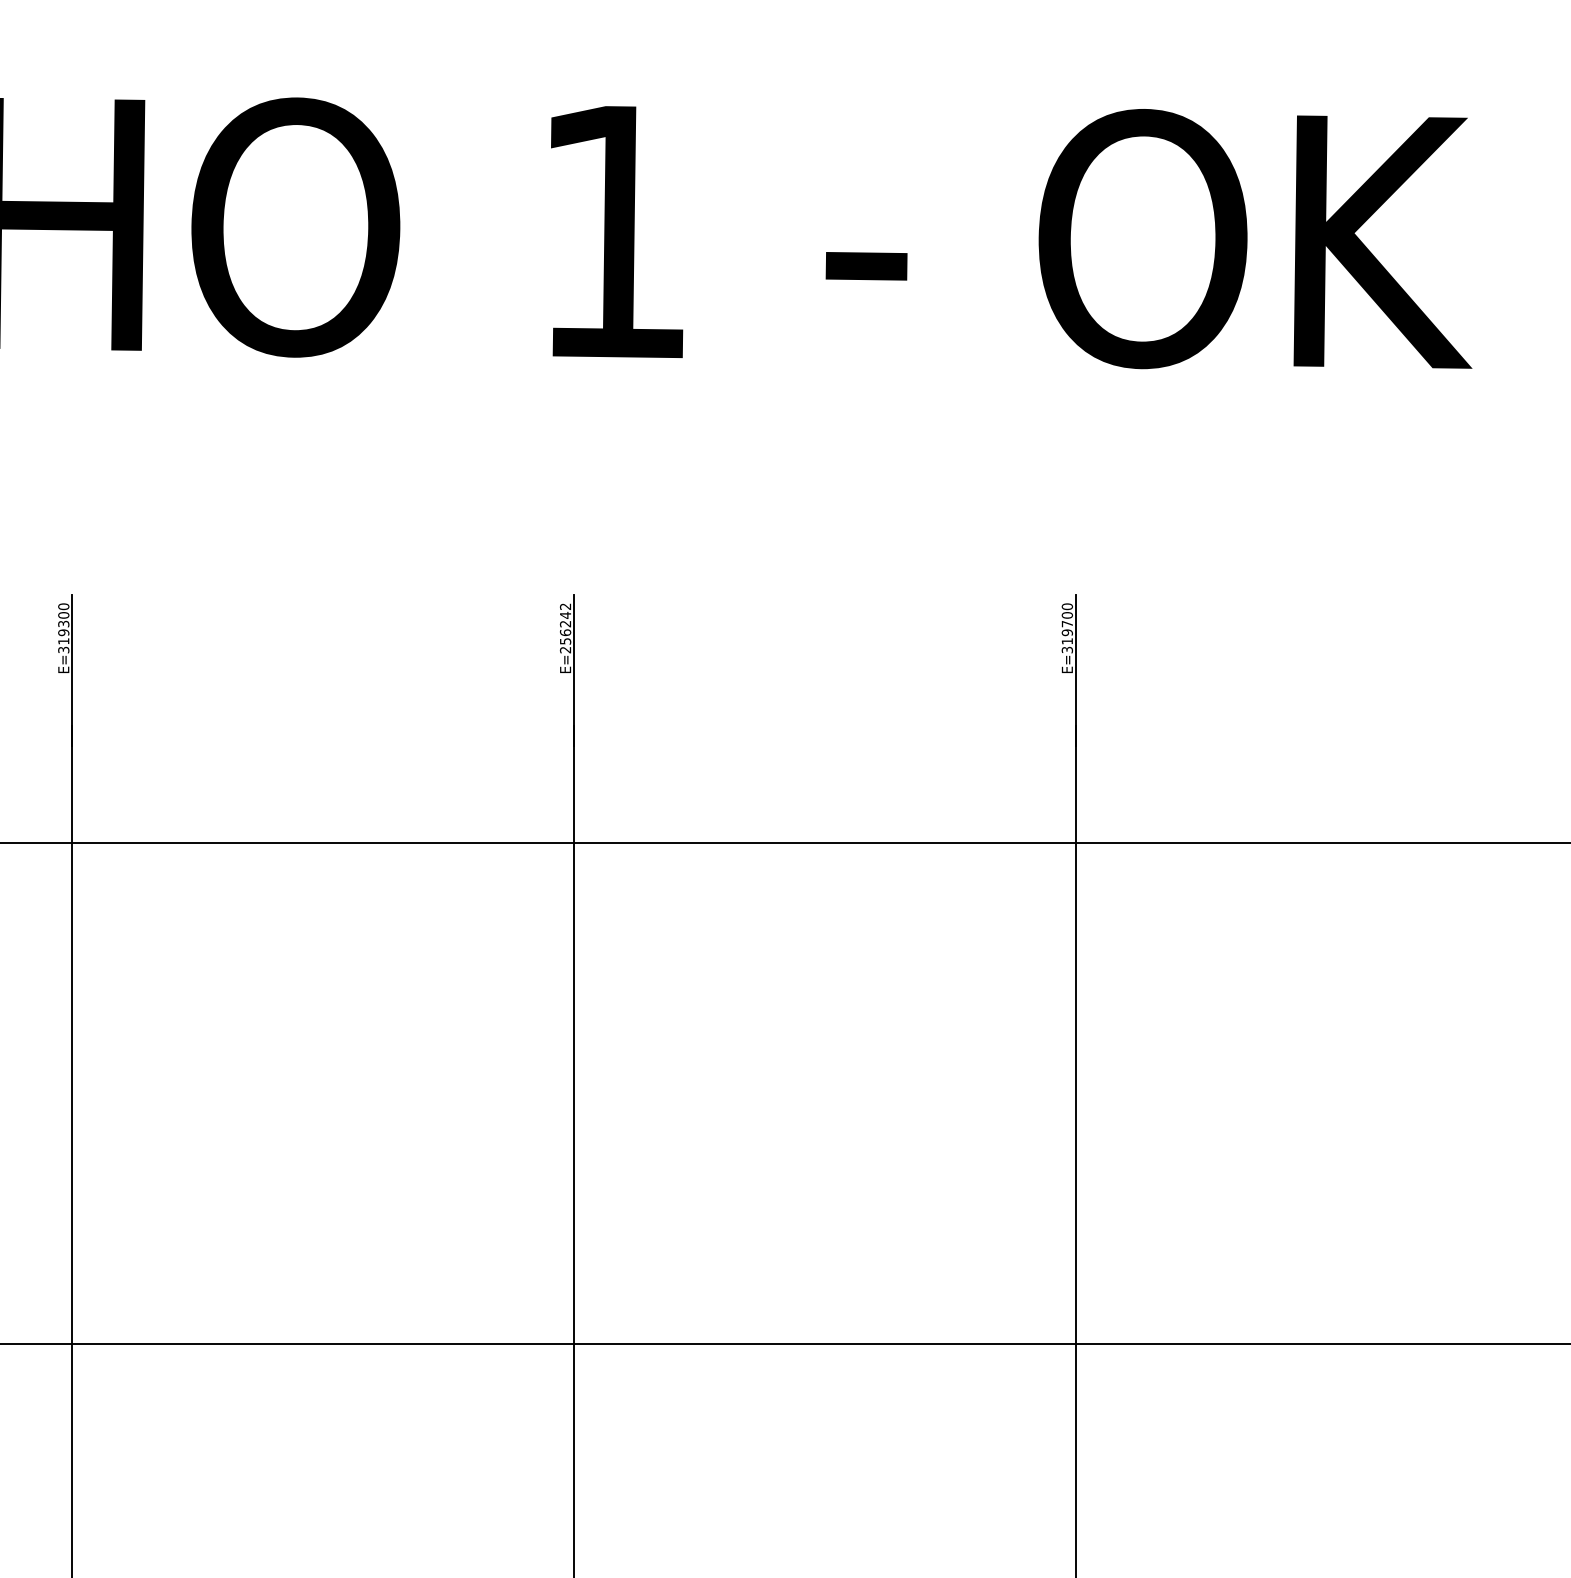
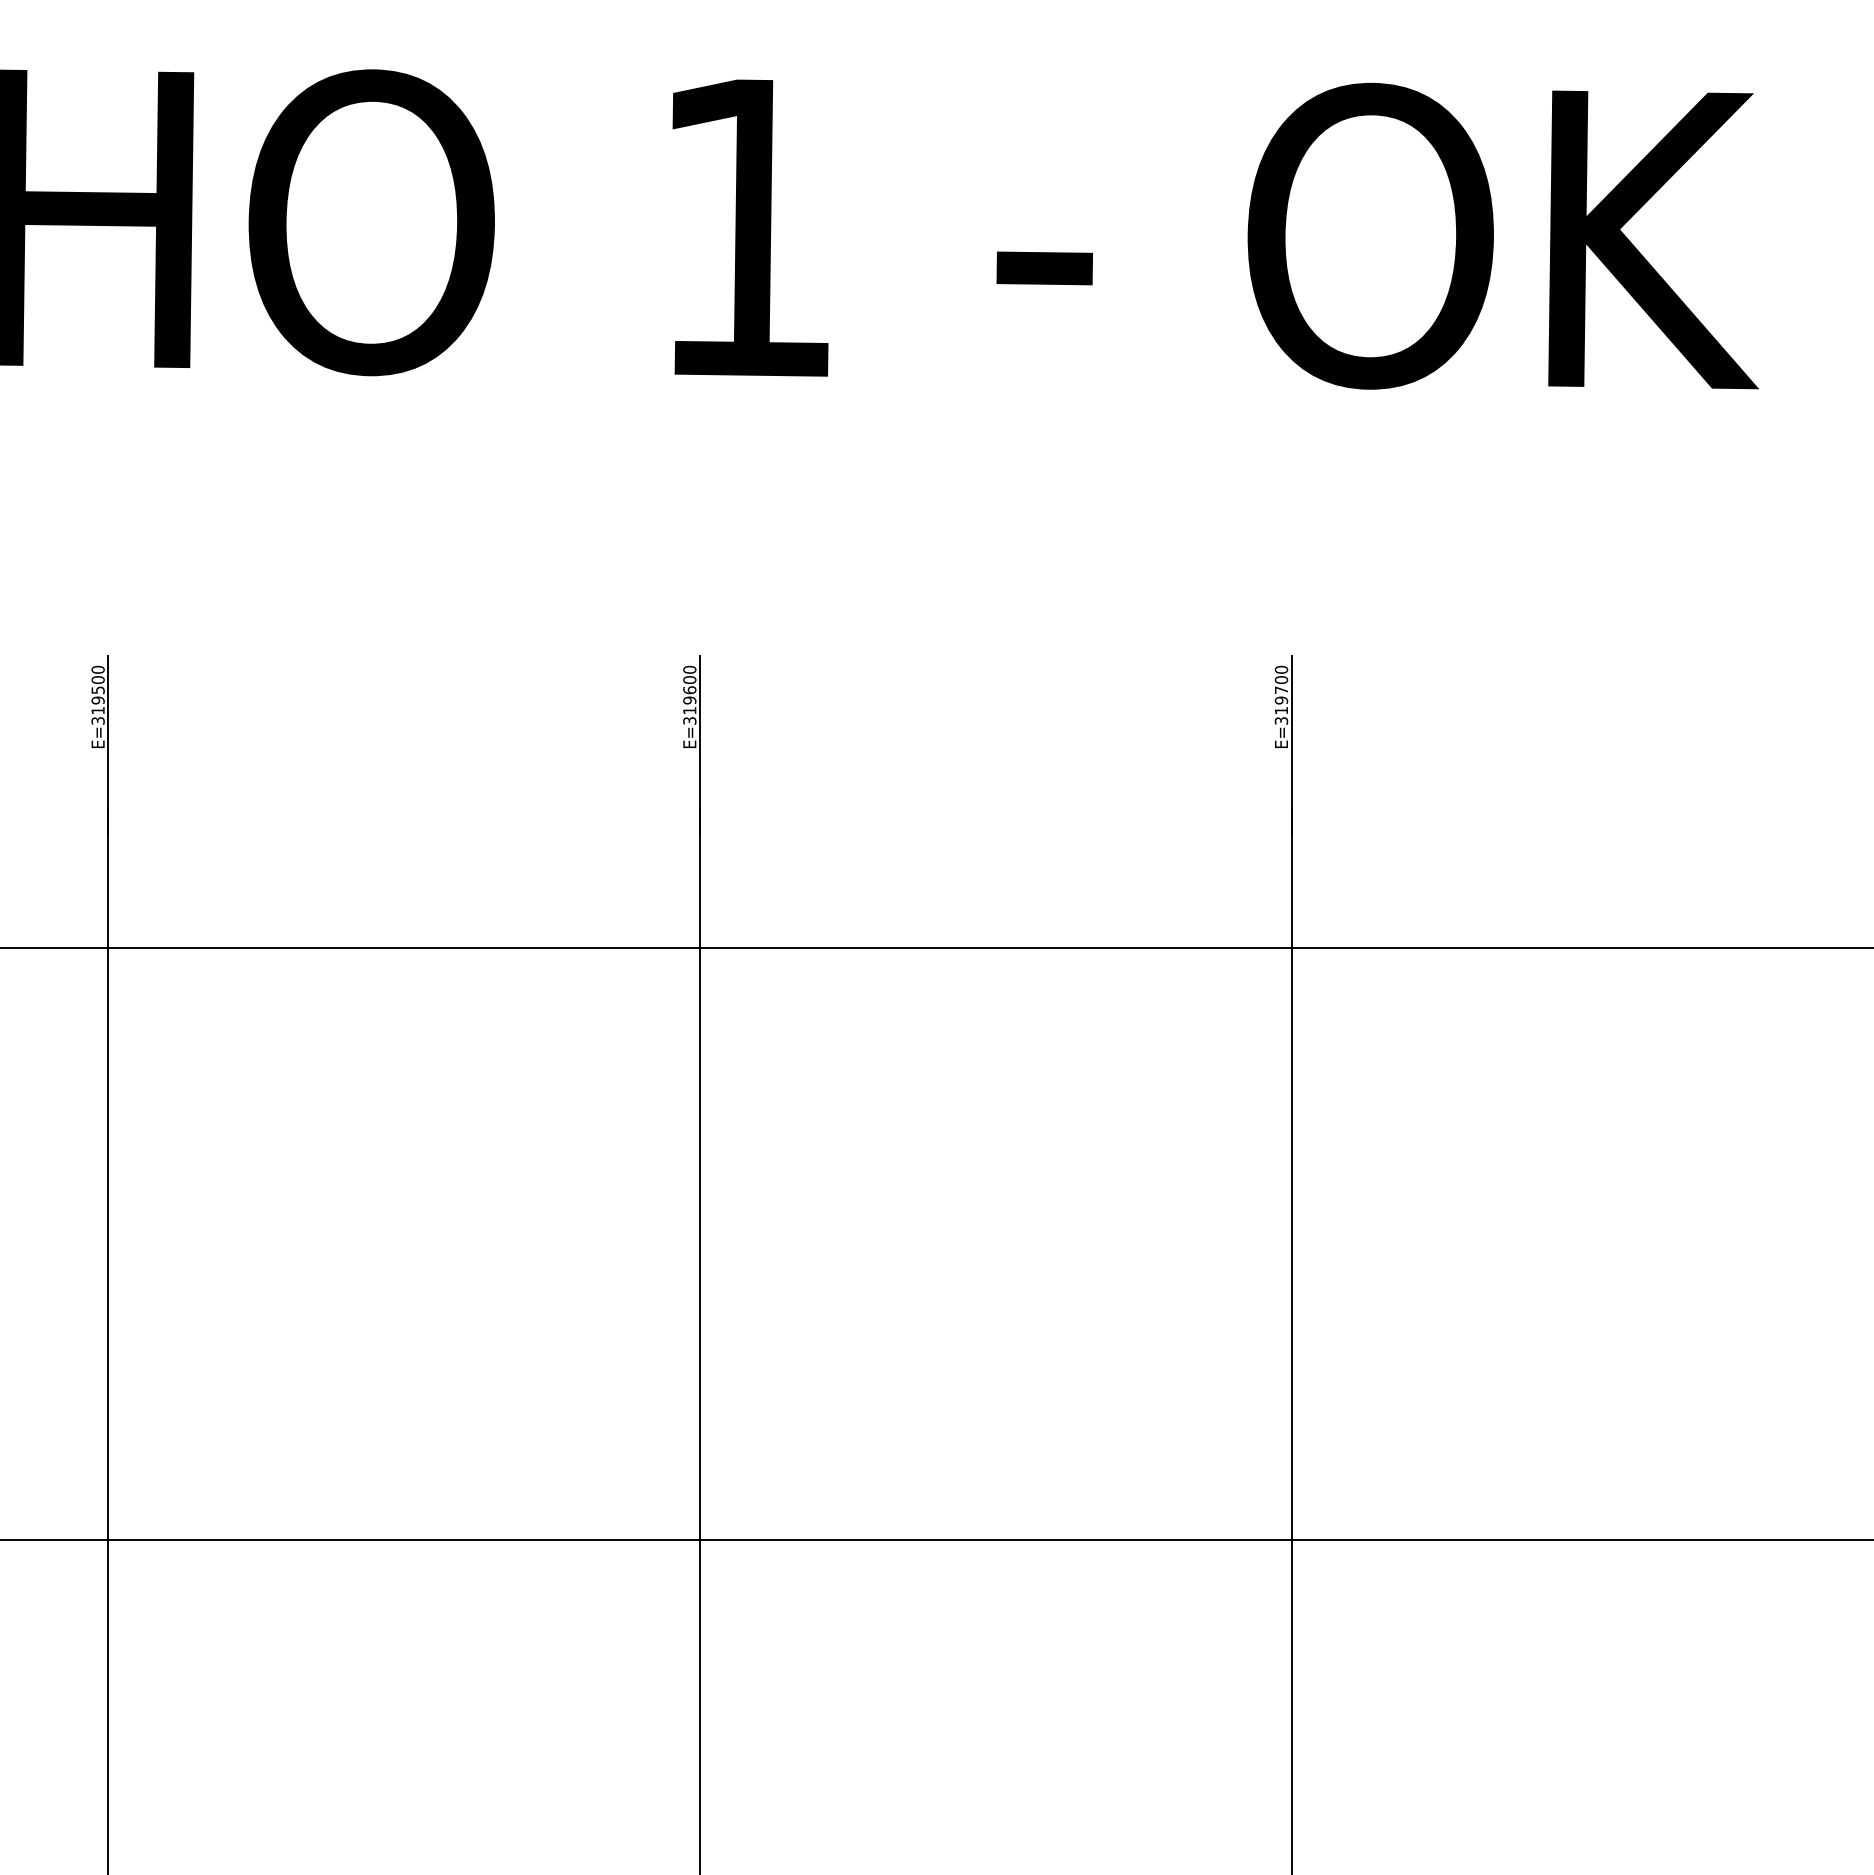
text: (63, 623) -> (97, 689), E=319300 -> E=319500
text: (565, 627) -> (689, 694), E=256242 -> E=319600

